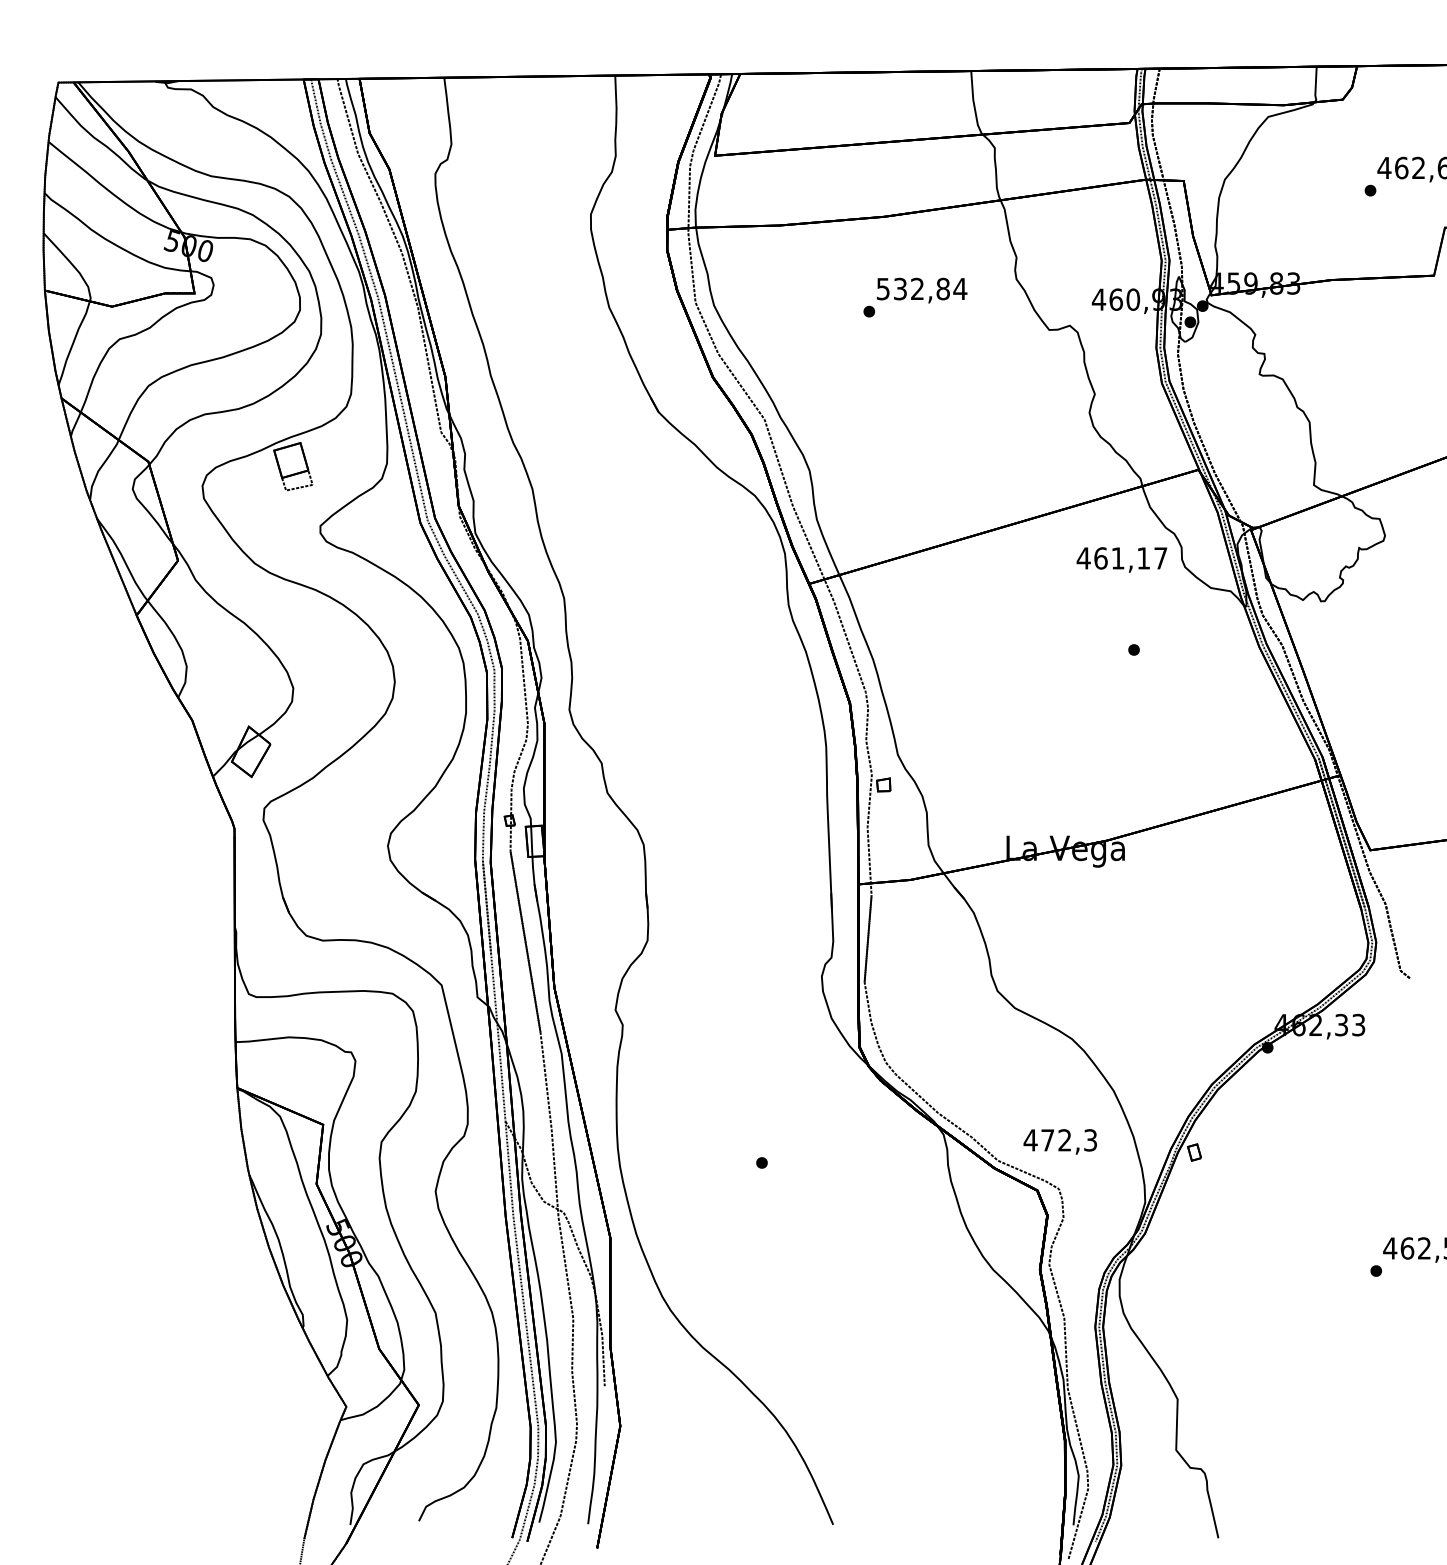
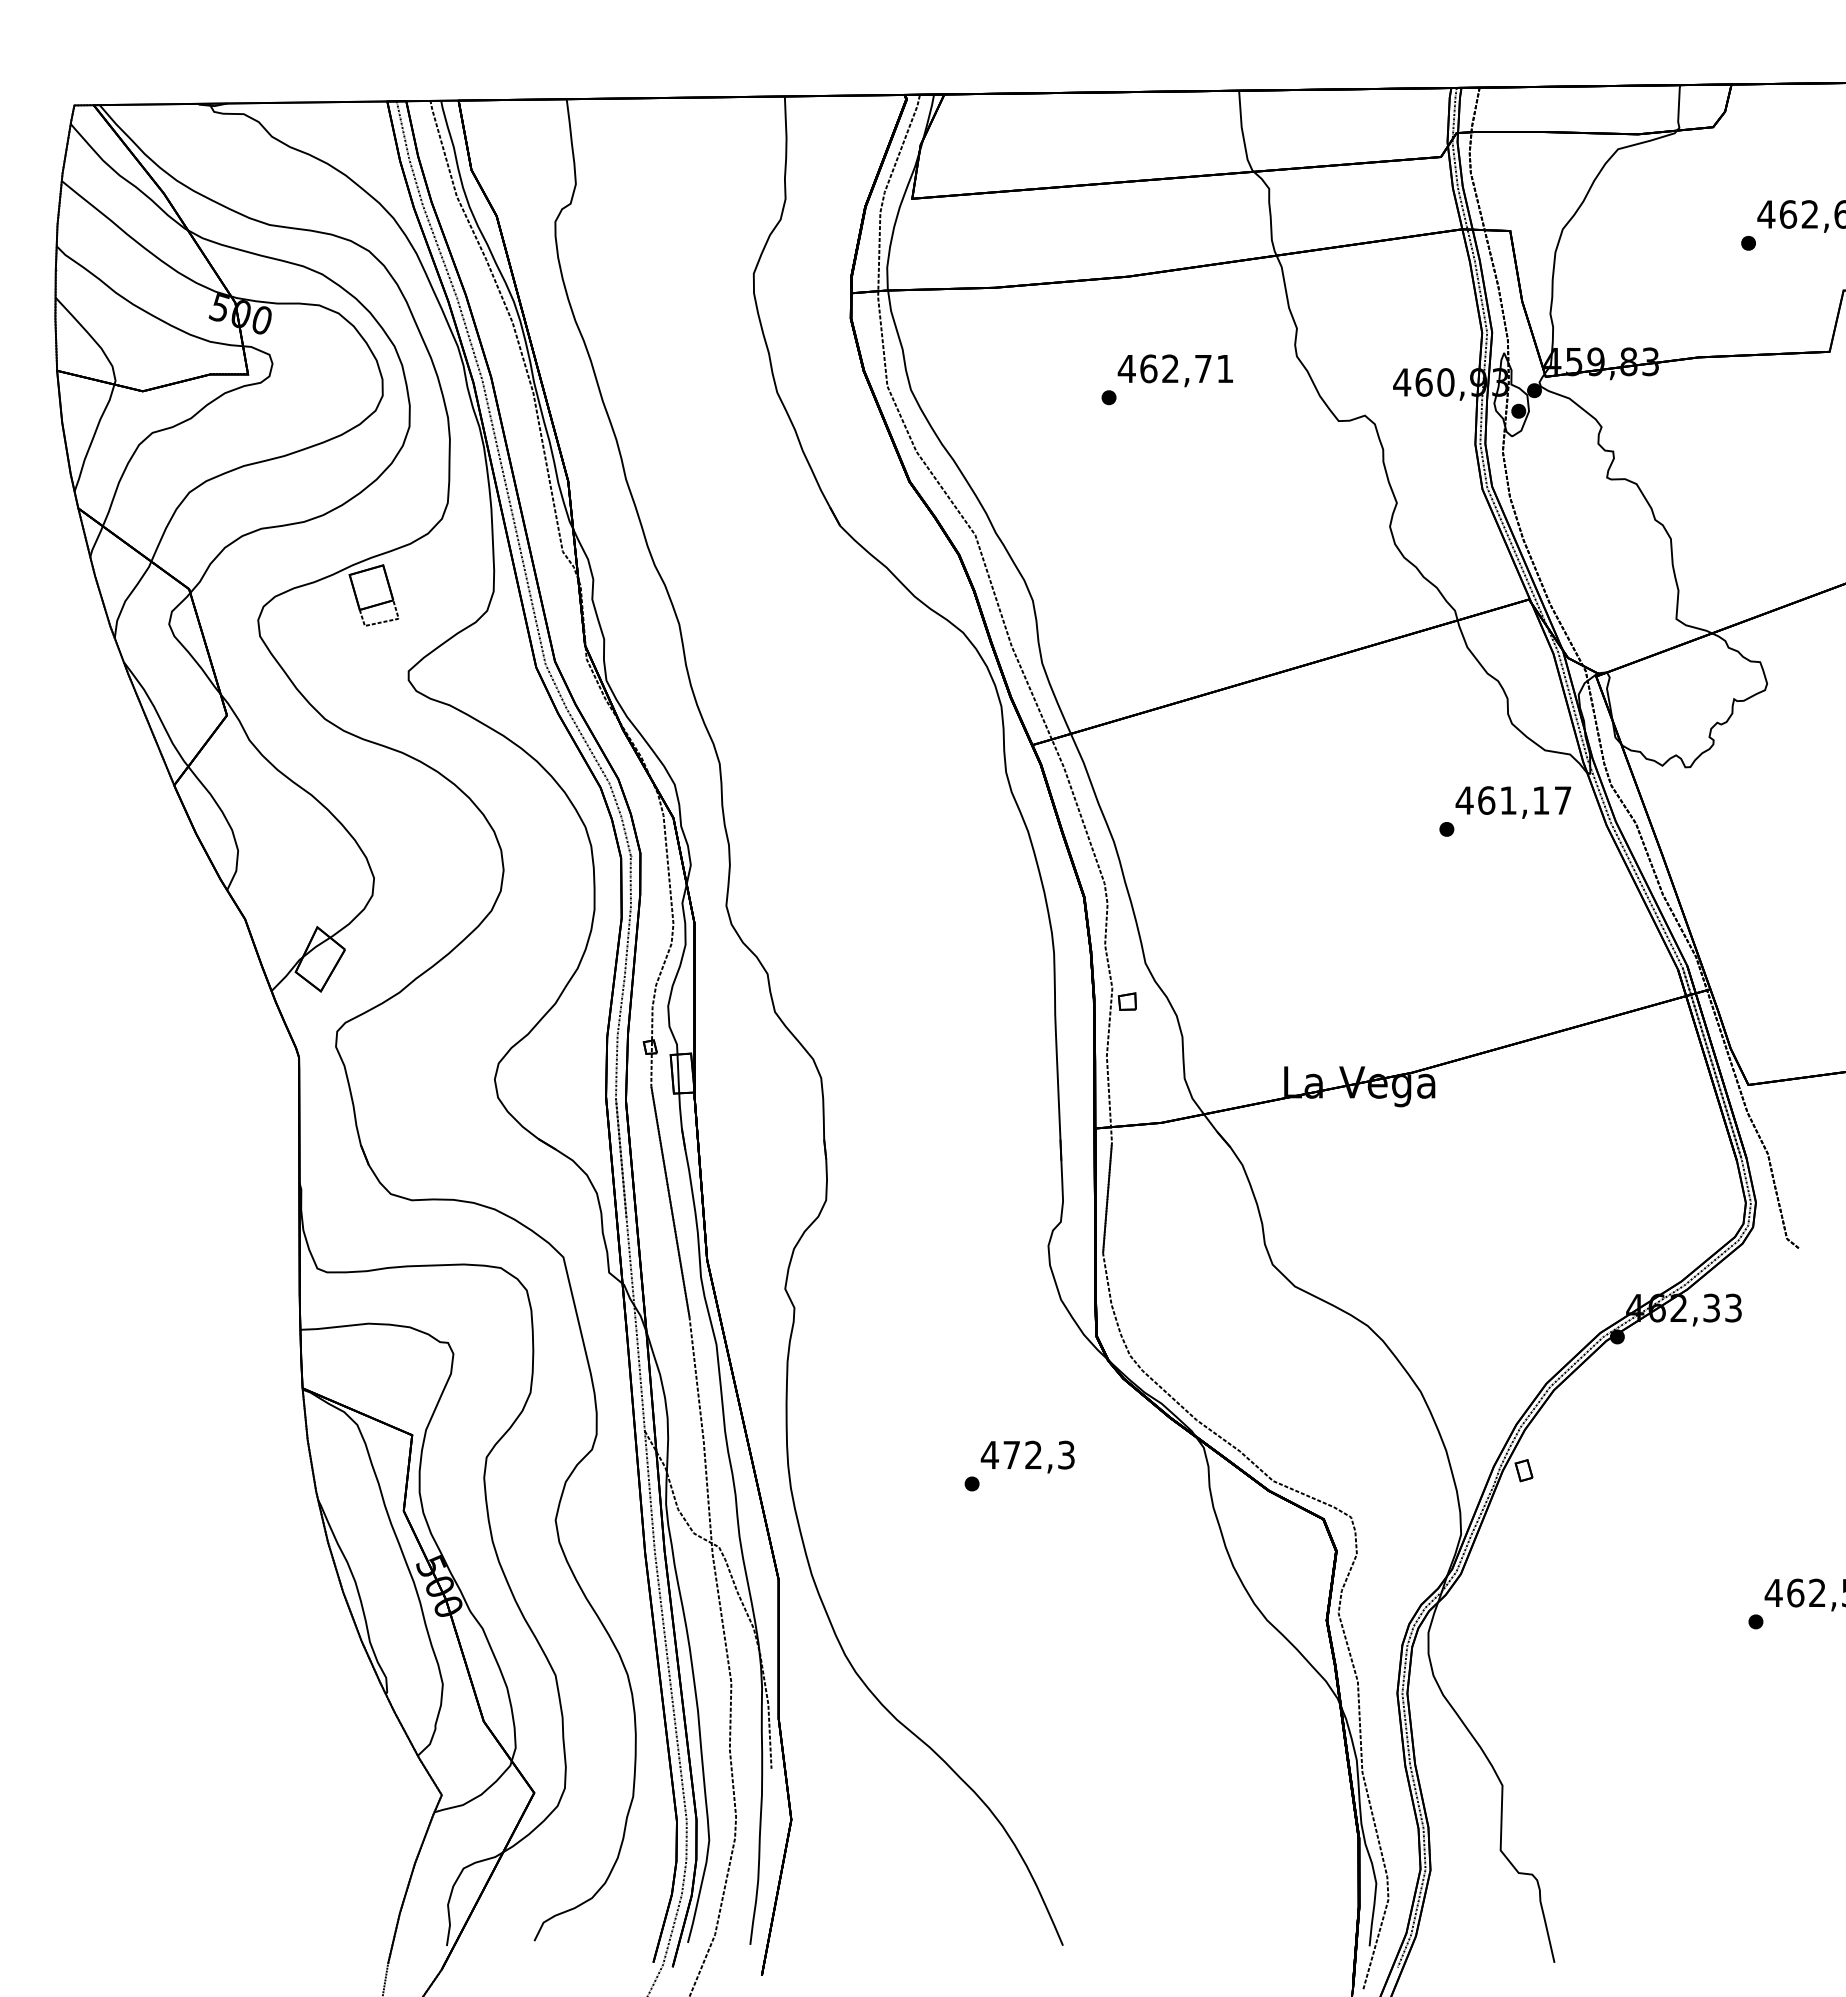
text: (921, 288) -> (1175, 368), 532,84 -> 462,71
text: (1122, 559) -> (1513, 802), moved
text: (1060, 1141) -> (1027, 1456), moved

